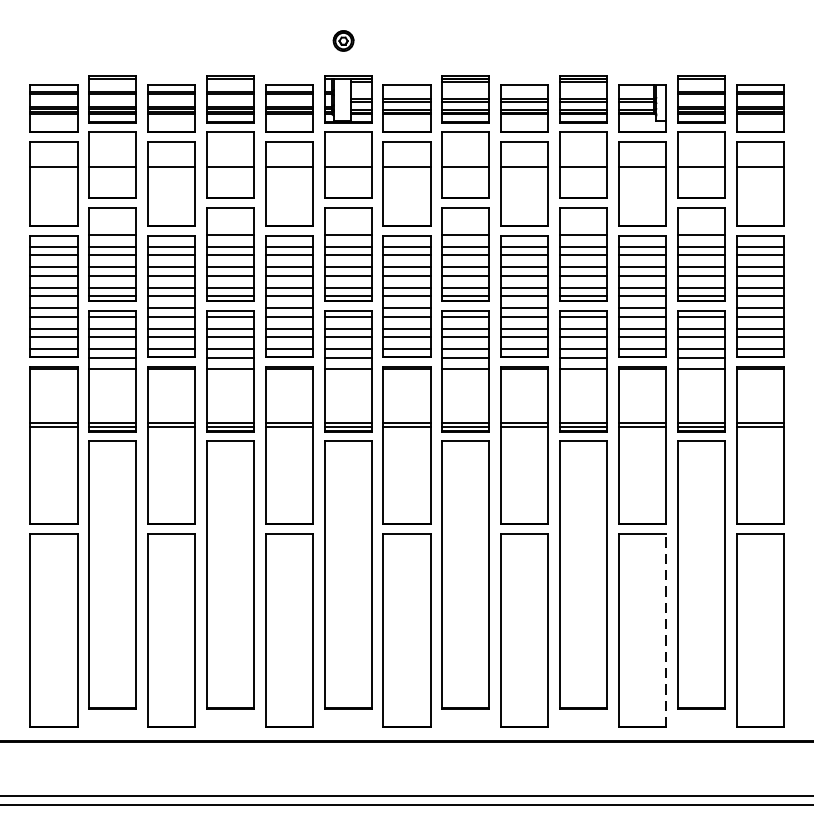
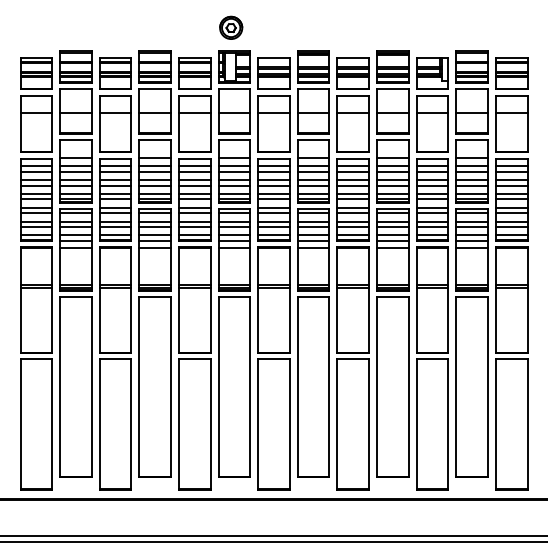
part: (343, 40) -> (231, 27), size x1.67
line: (666, 630) -> (448, 424), dashed -> solid

